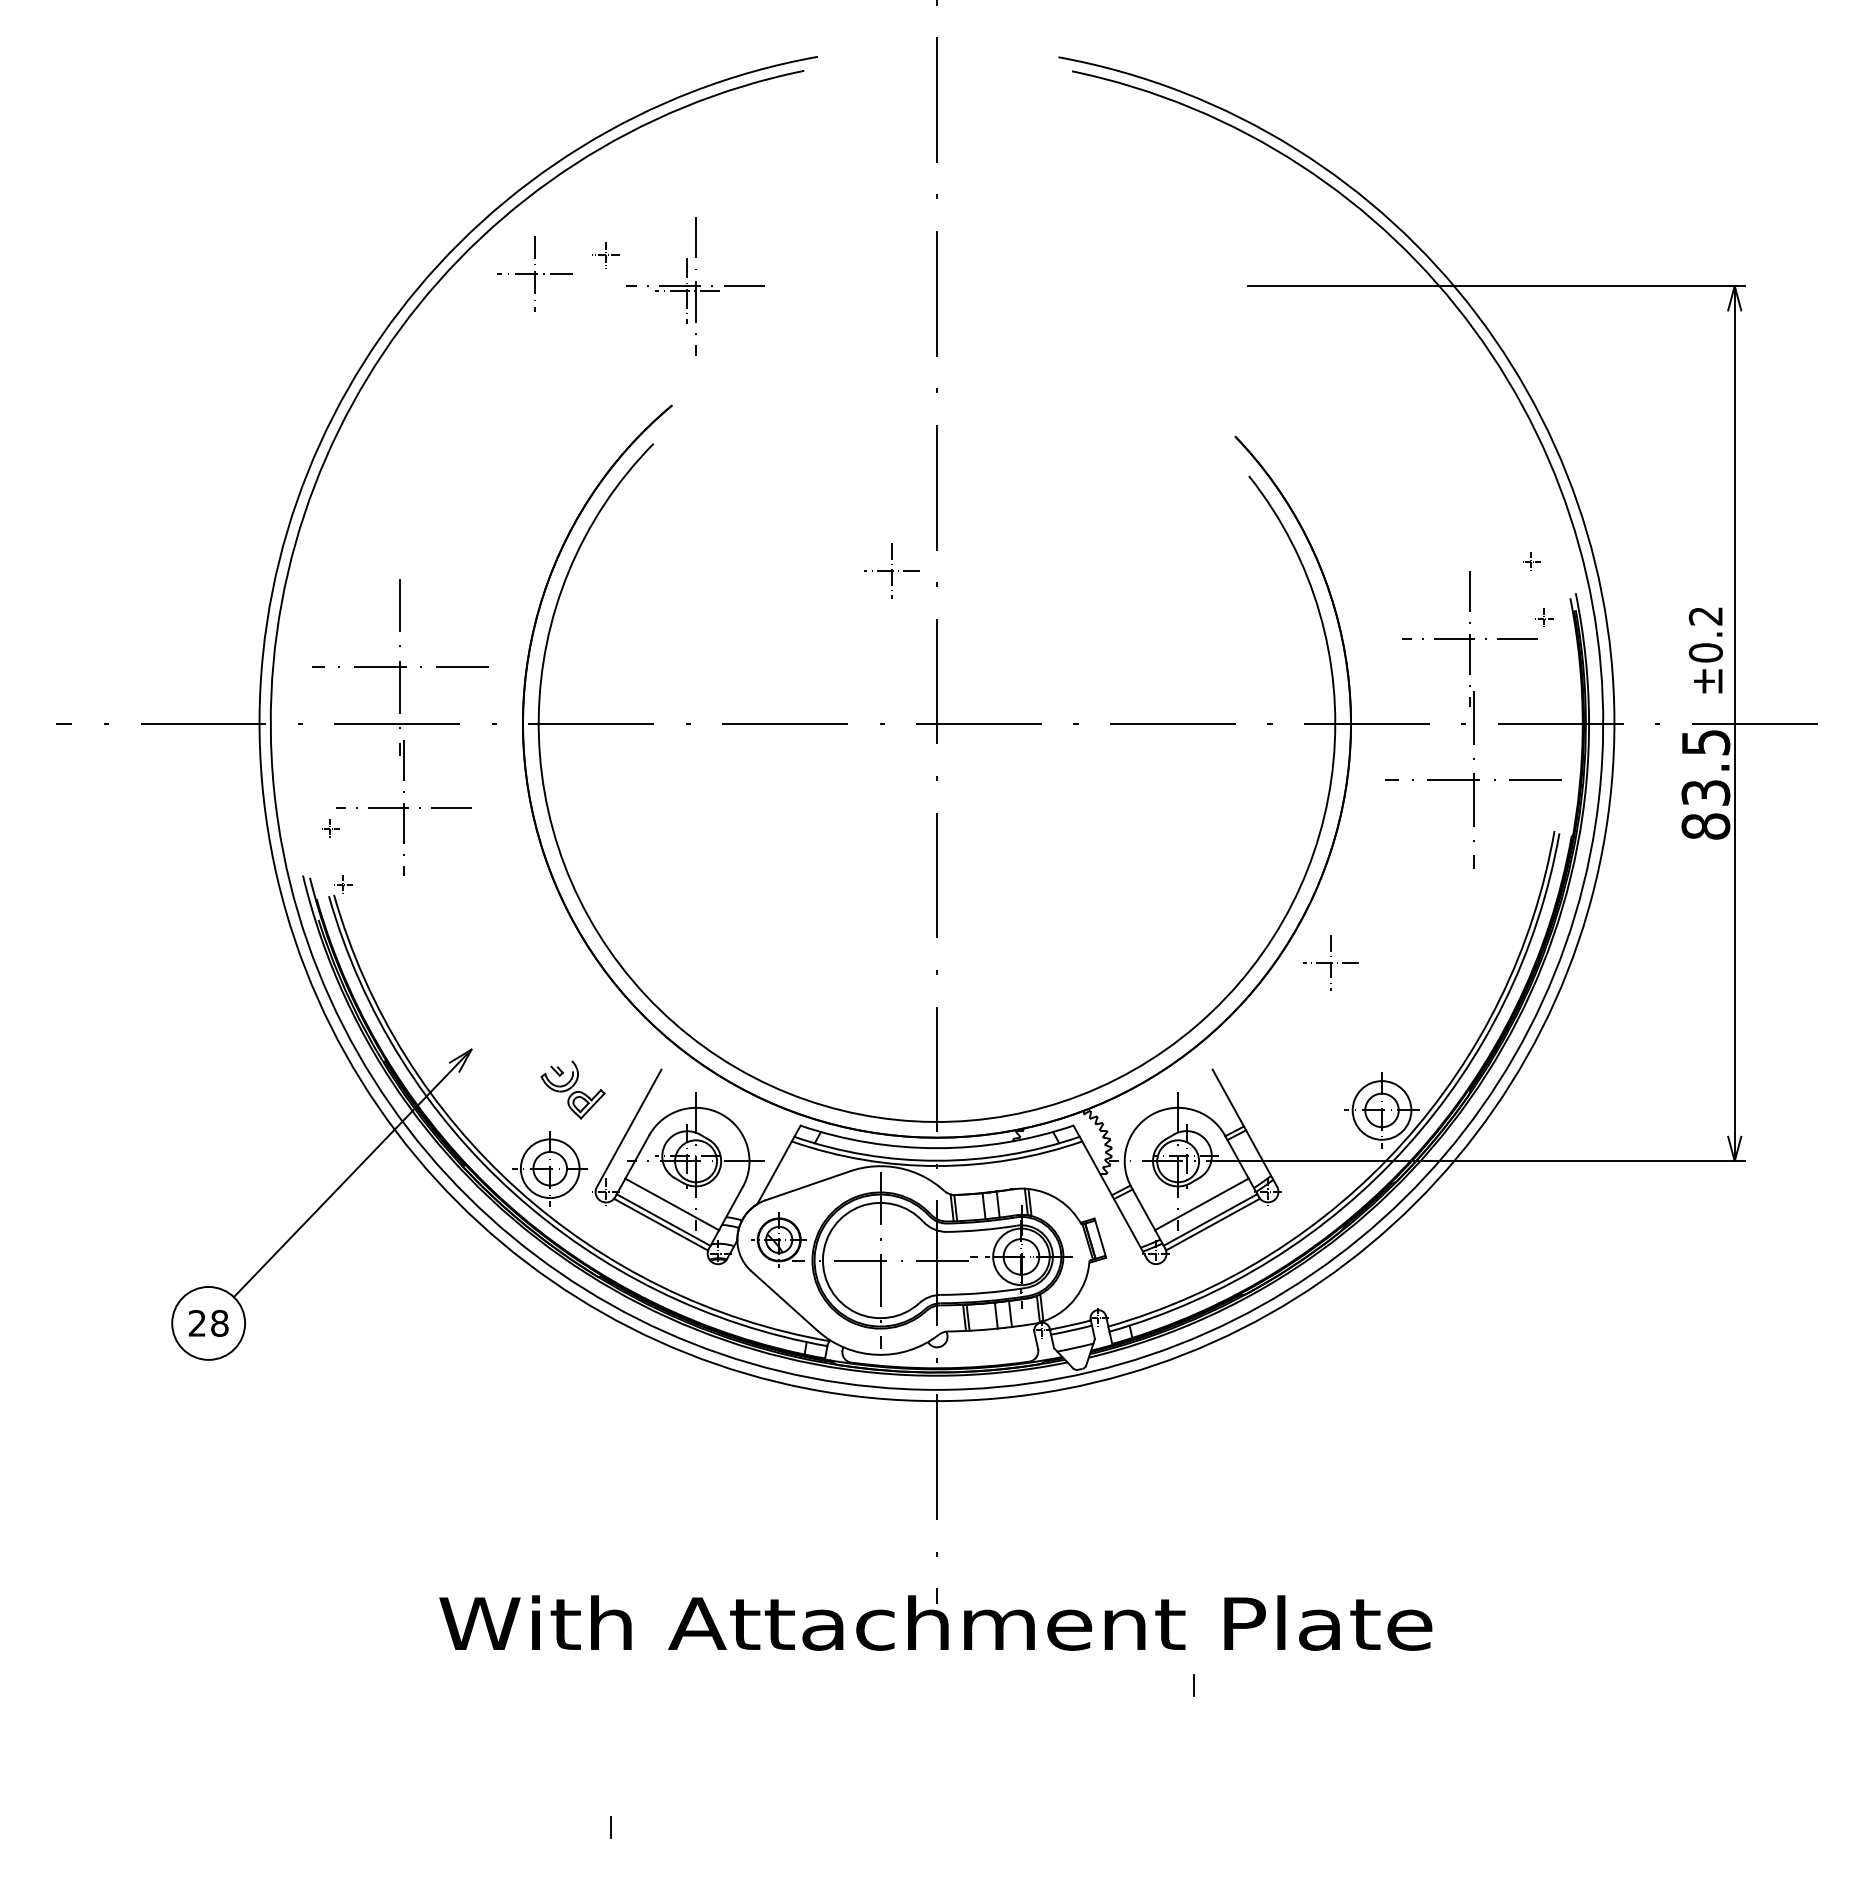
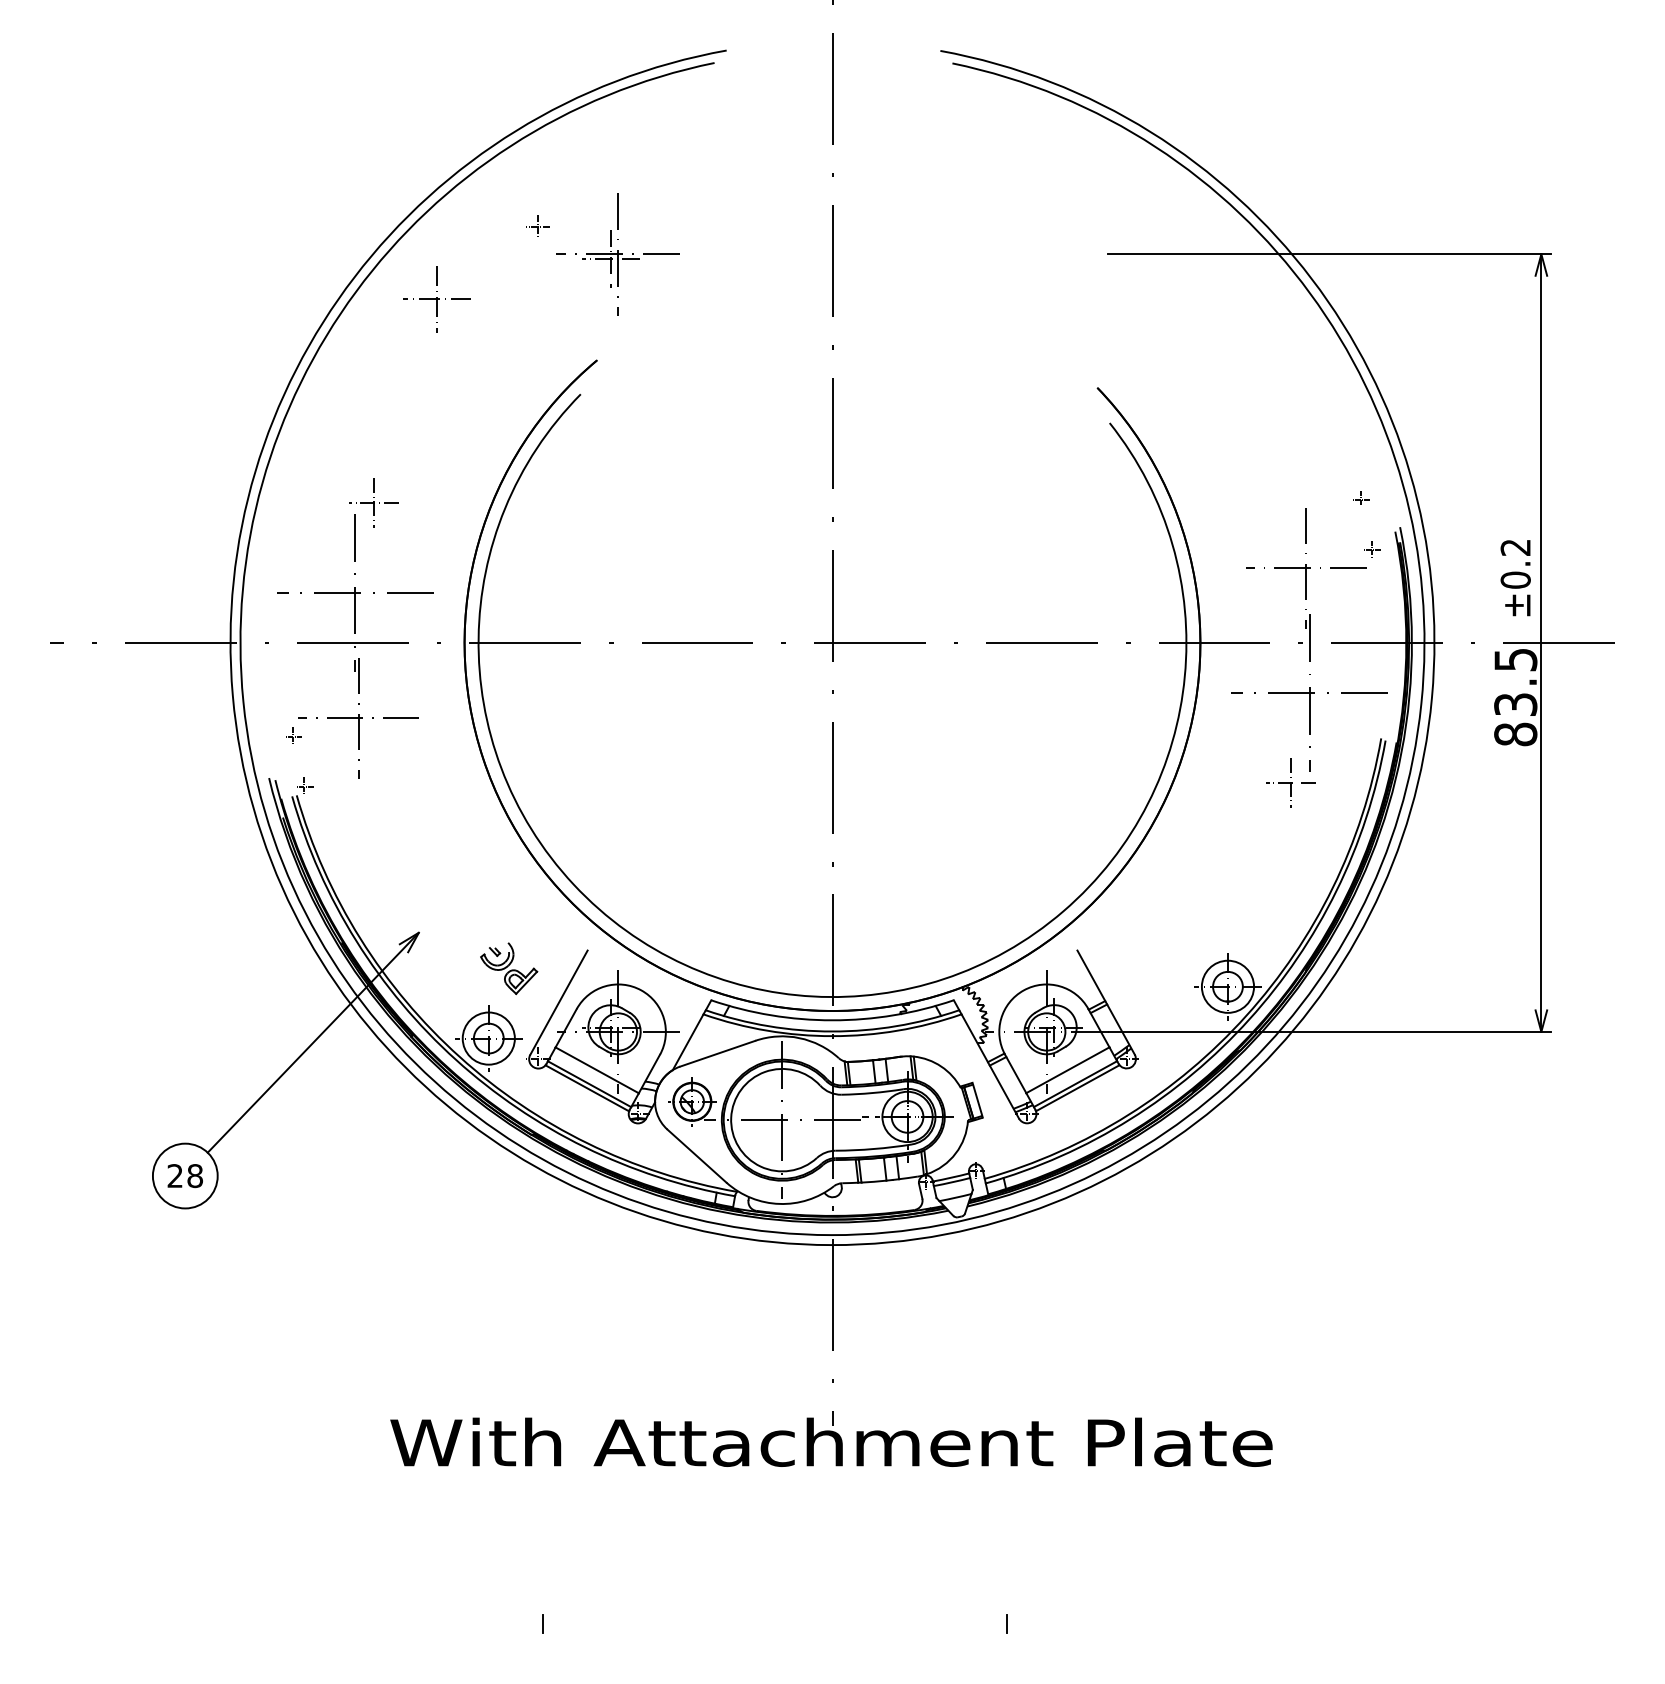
part: (534, 273) -> (436, 299), moved
part: (891, 570) -> (373, 502), moved
part: (1330, 962) -> (1290, 782), moved
line: (1193, 1685) -> (1006, 1623), moved

